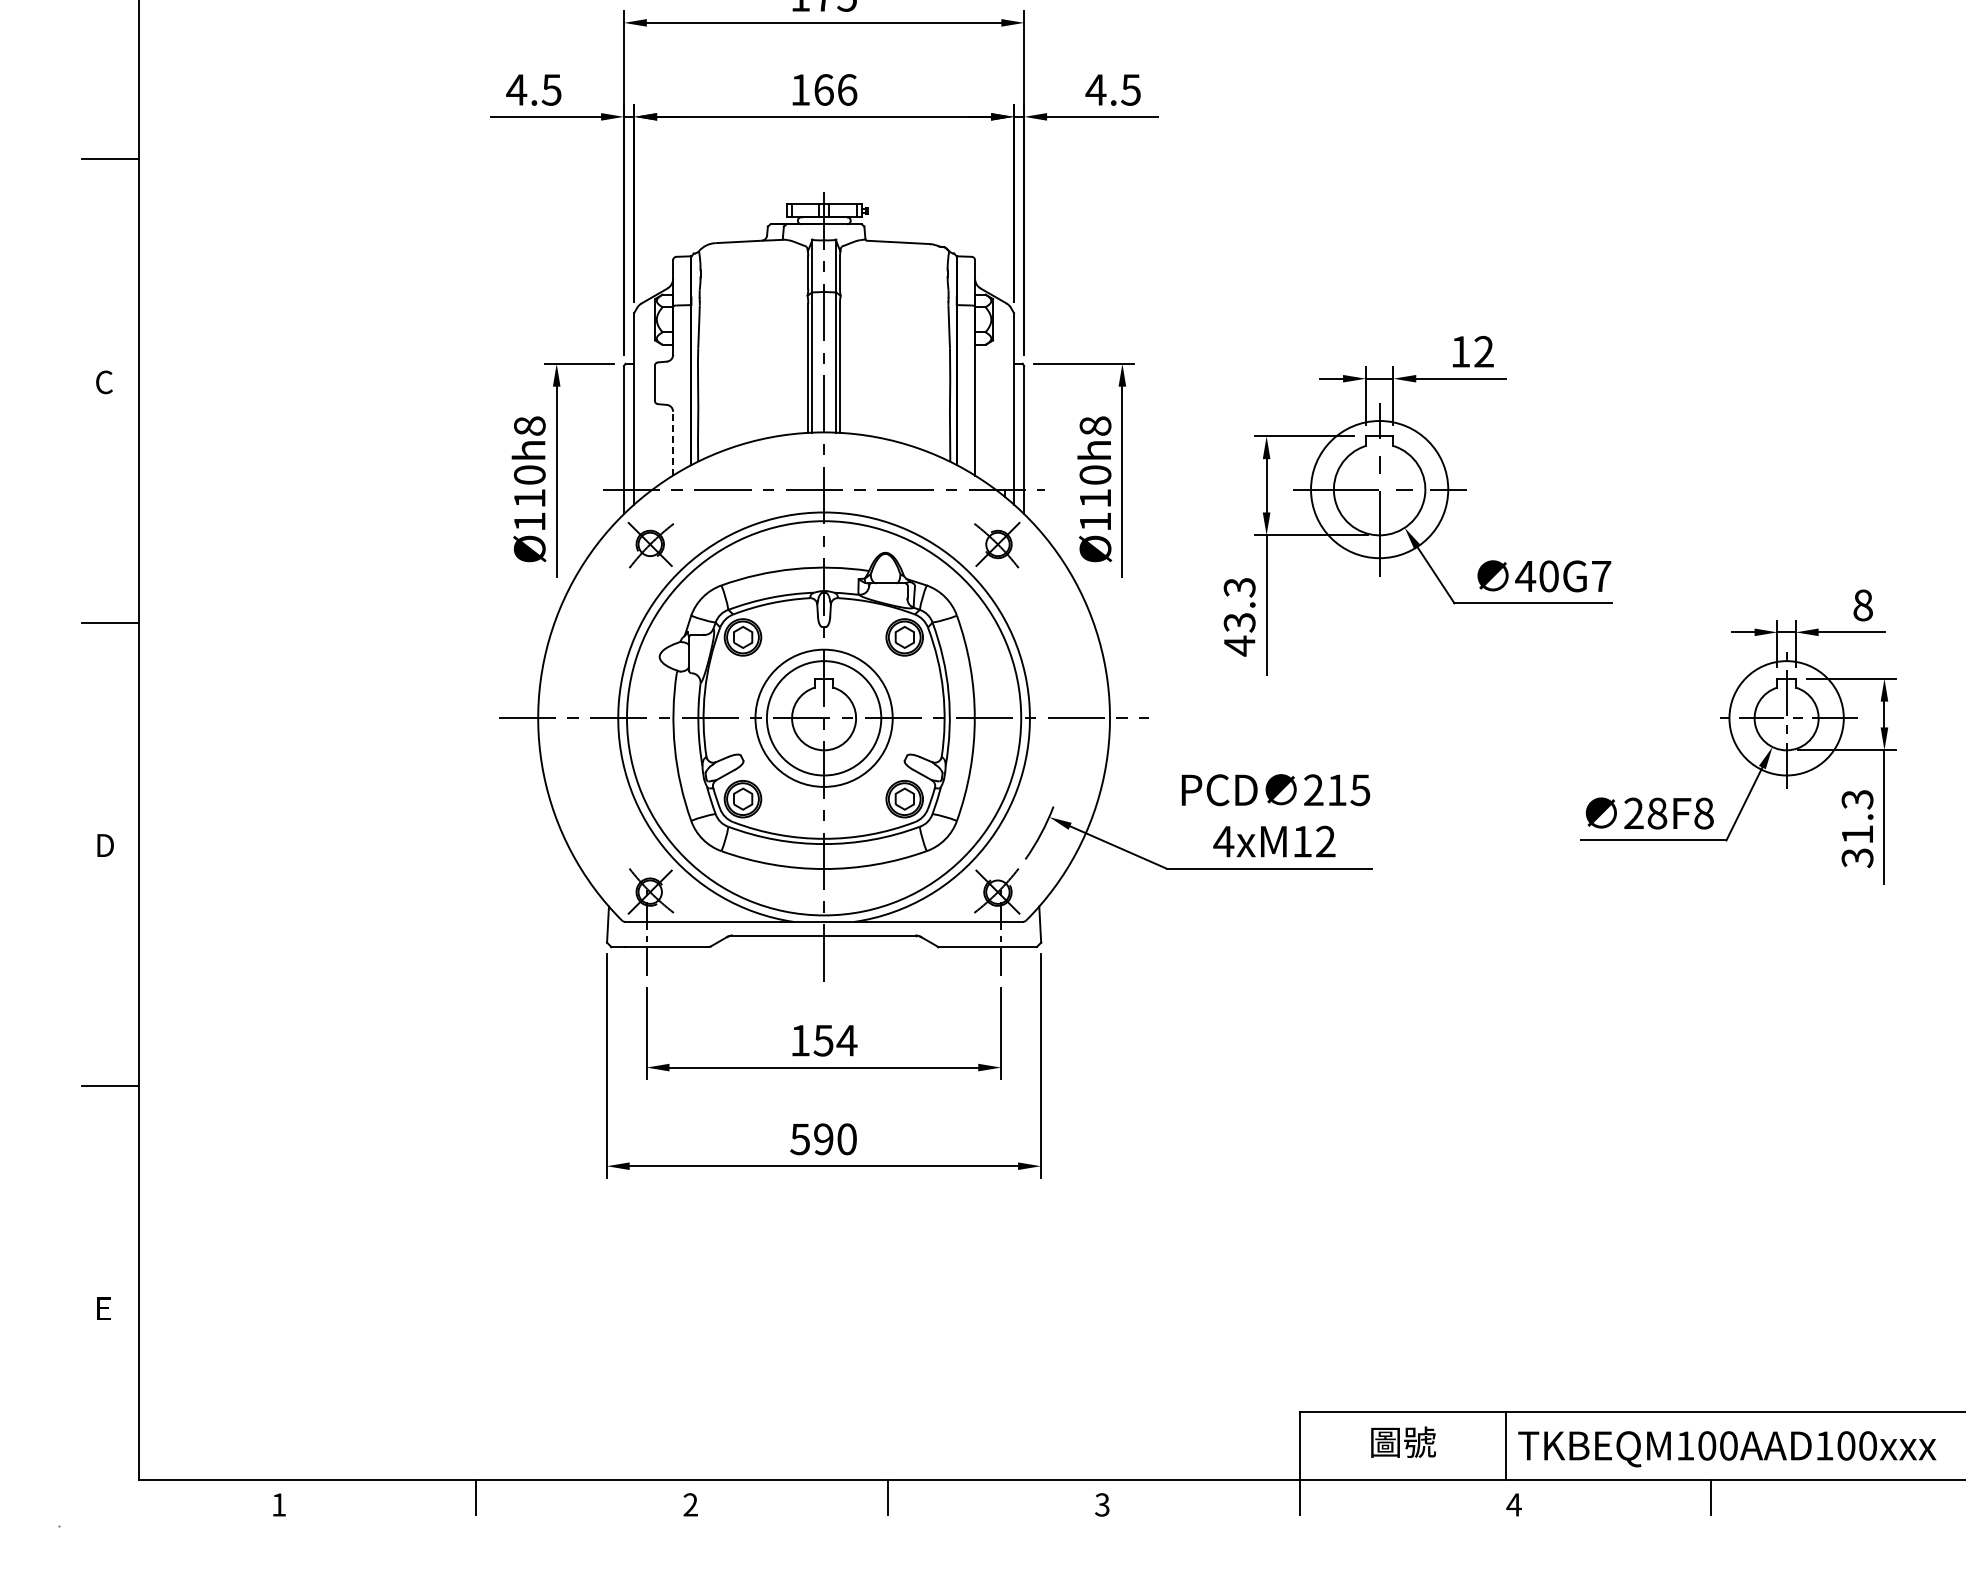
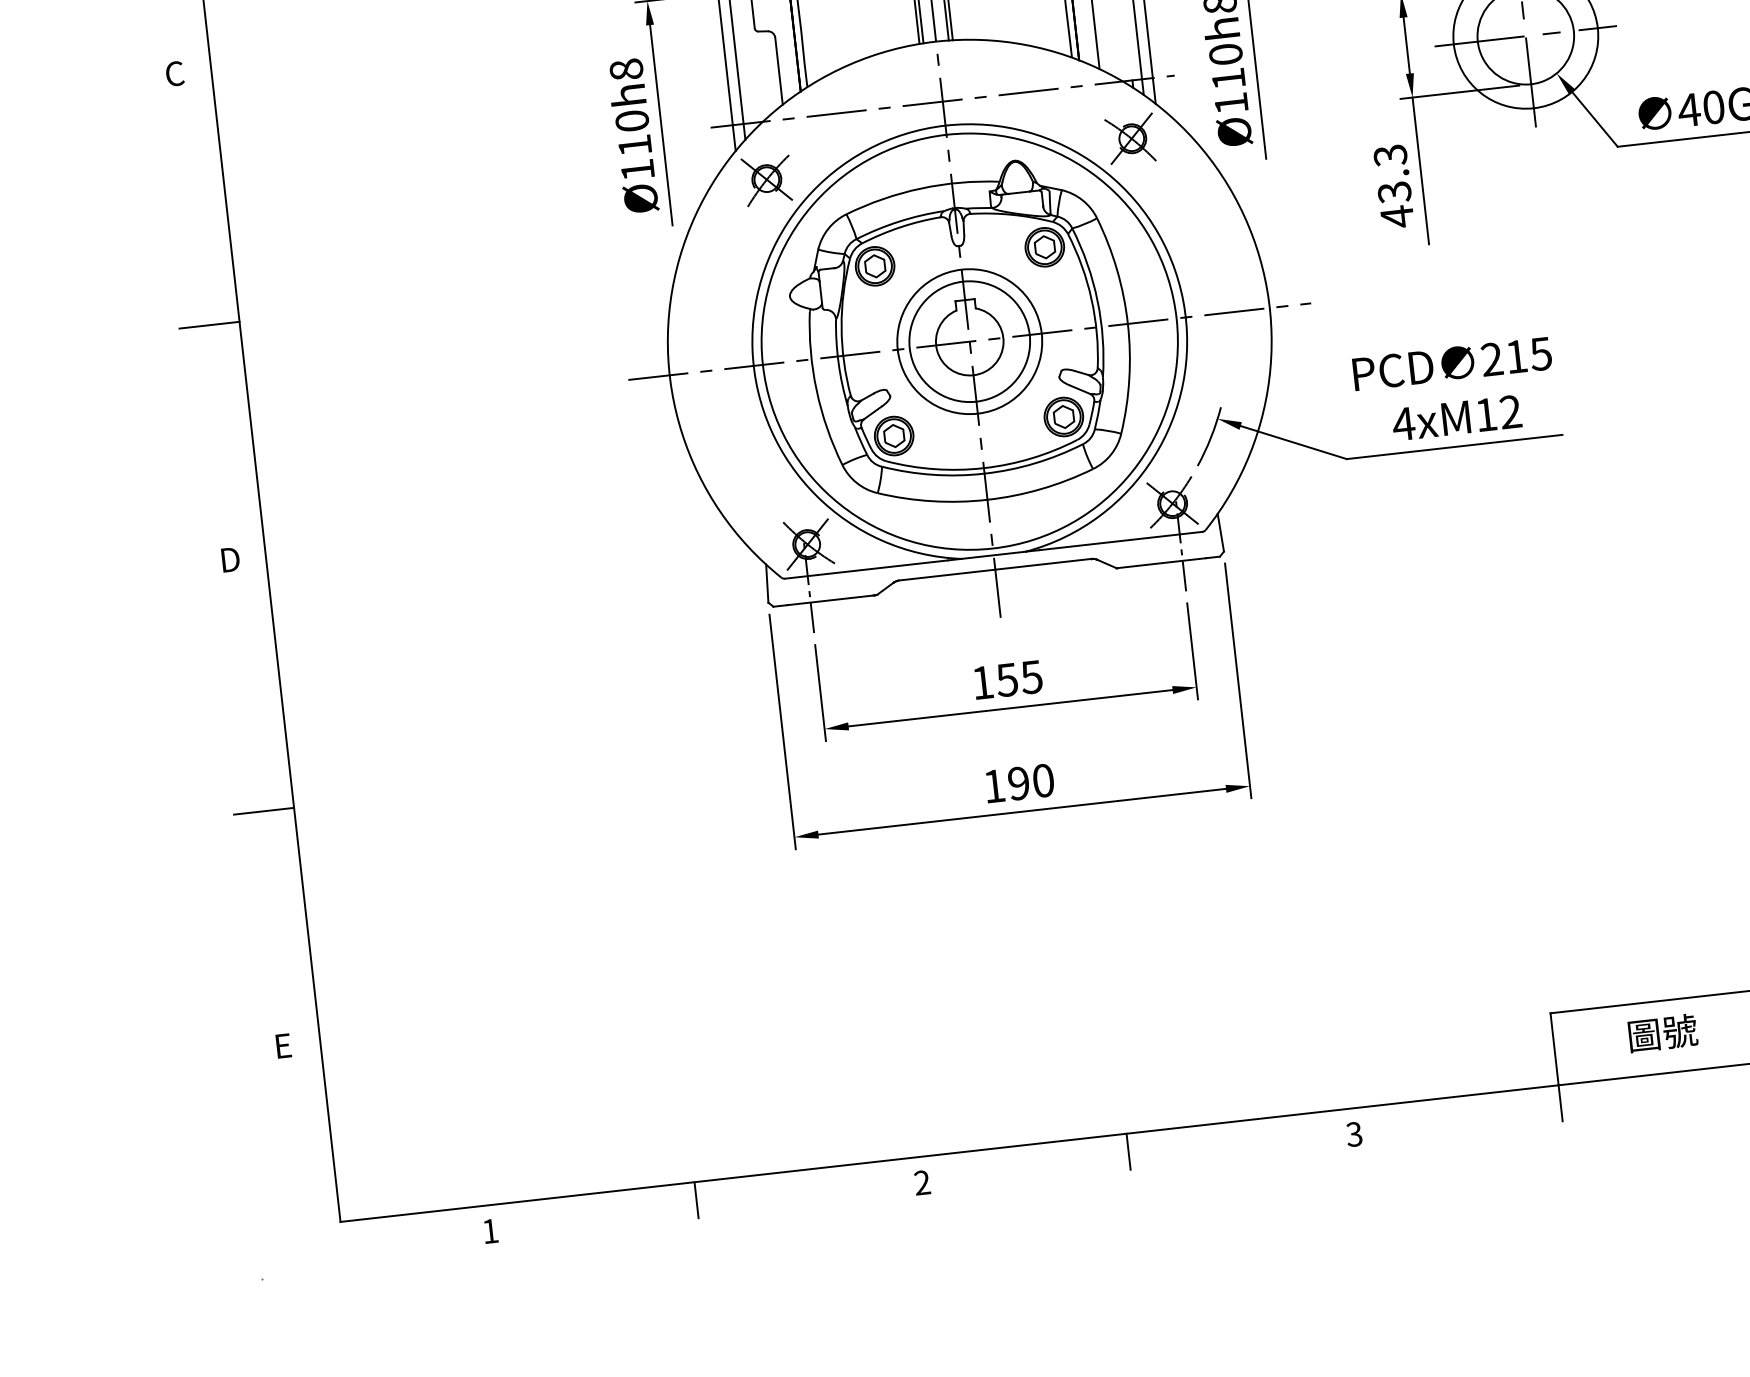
line: (673, 443) -> (779, 71), dashed -> solid
text: (846, 1040) -> (1031, 677), 154 -> 155
text: (799, 1139) -> (993, 786), 590 -> 190

